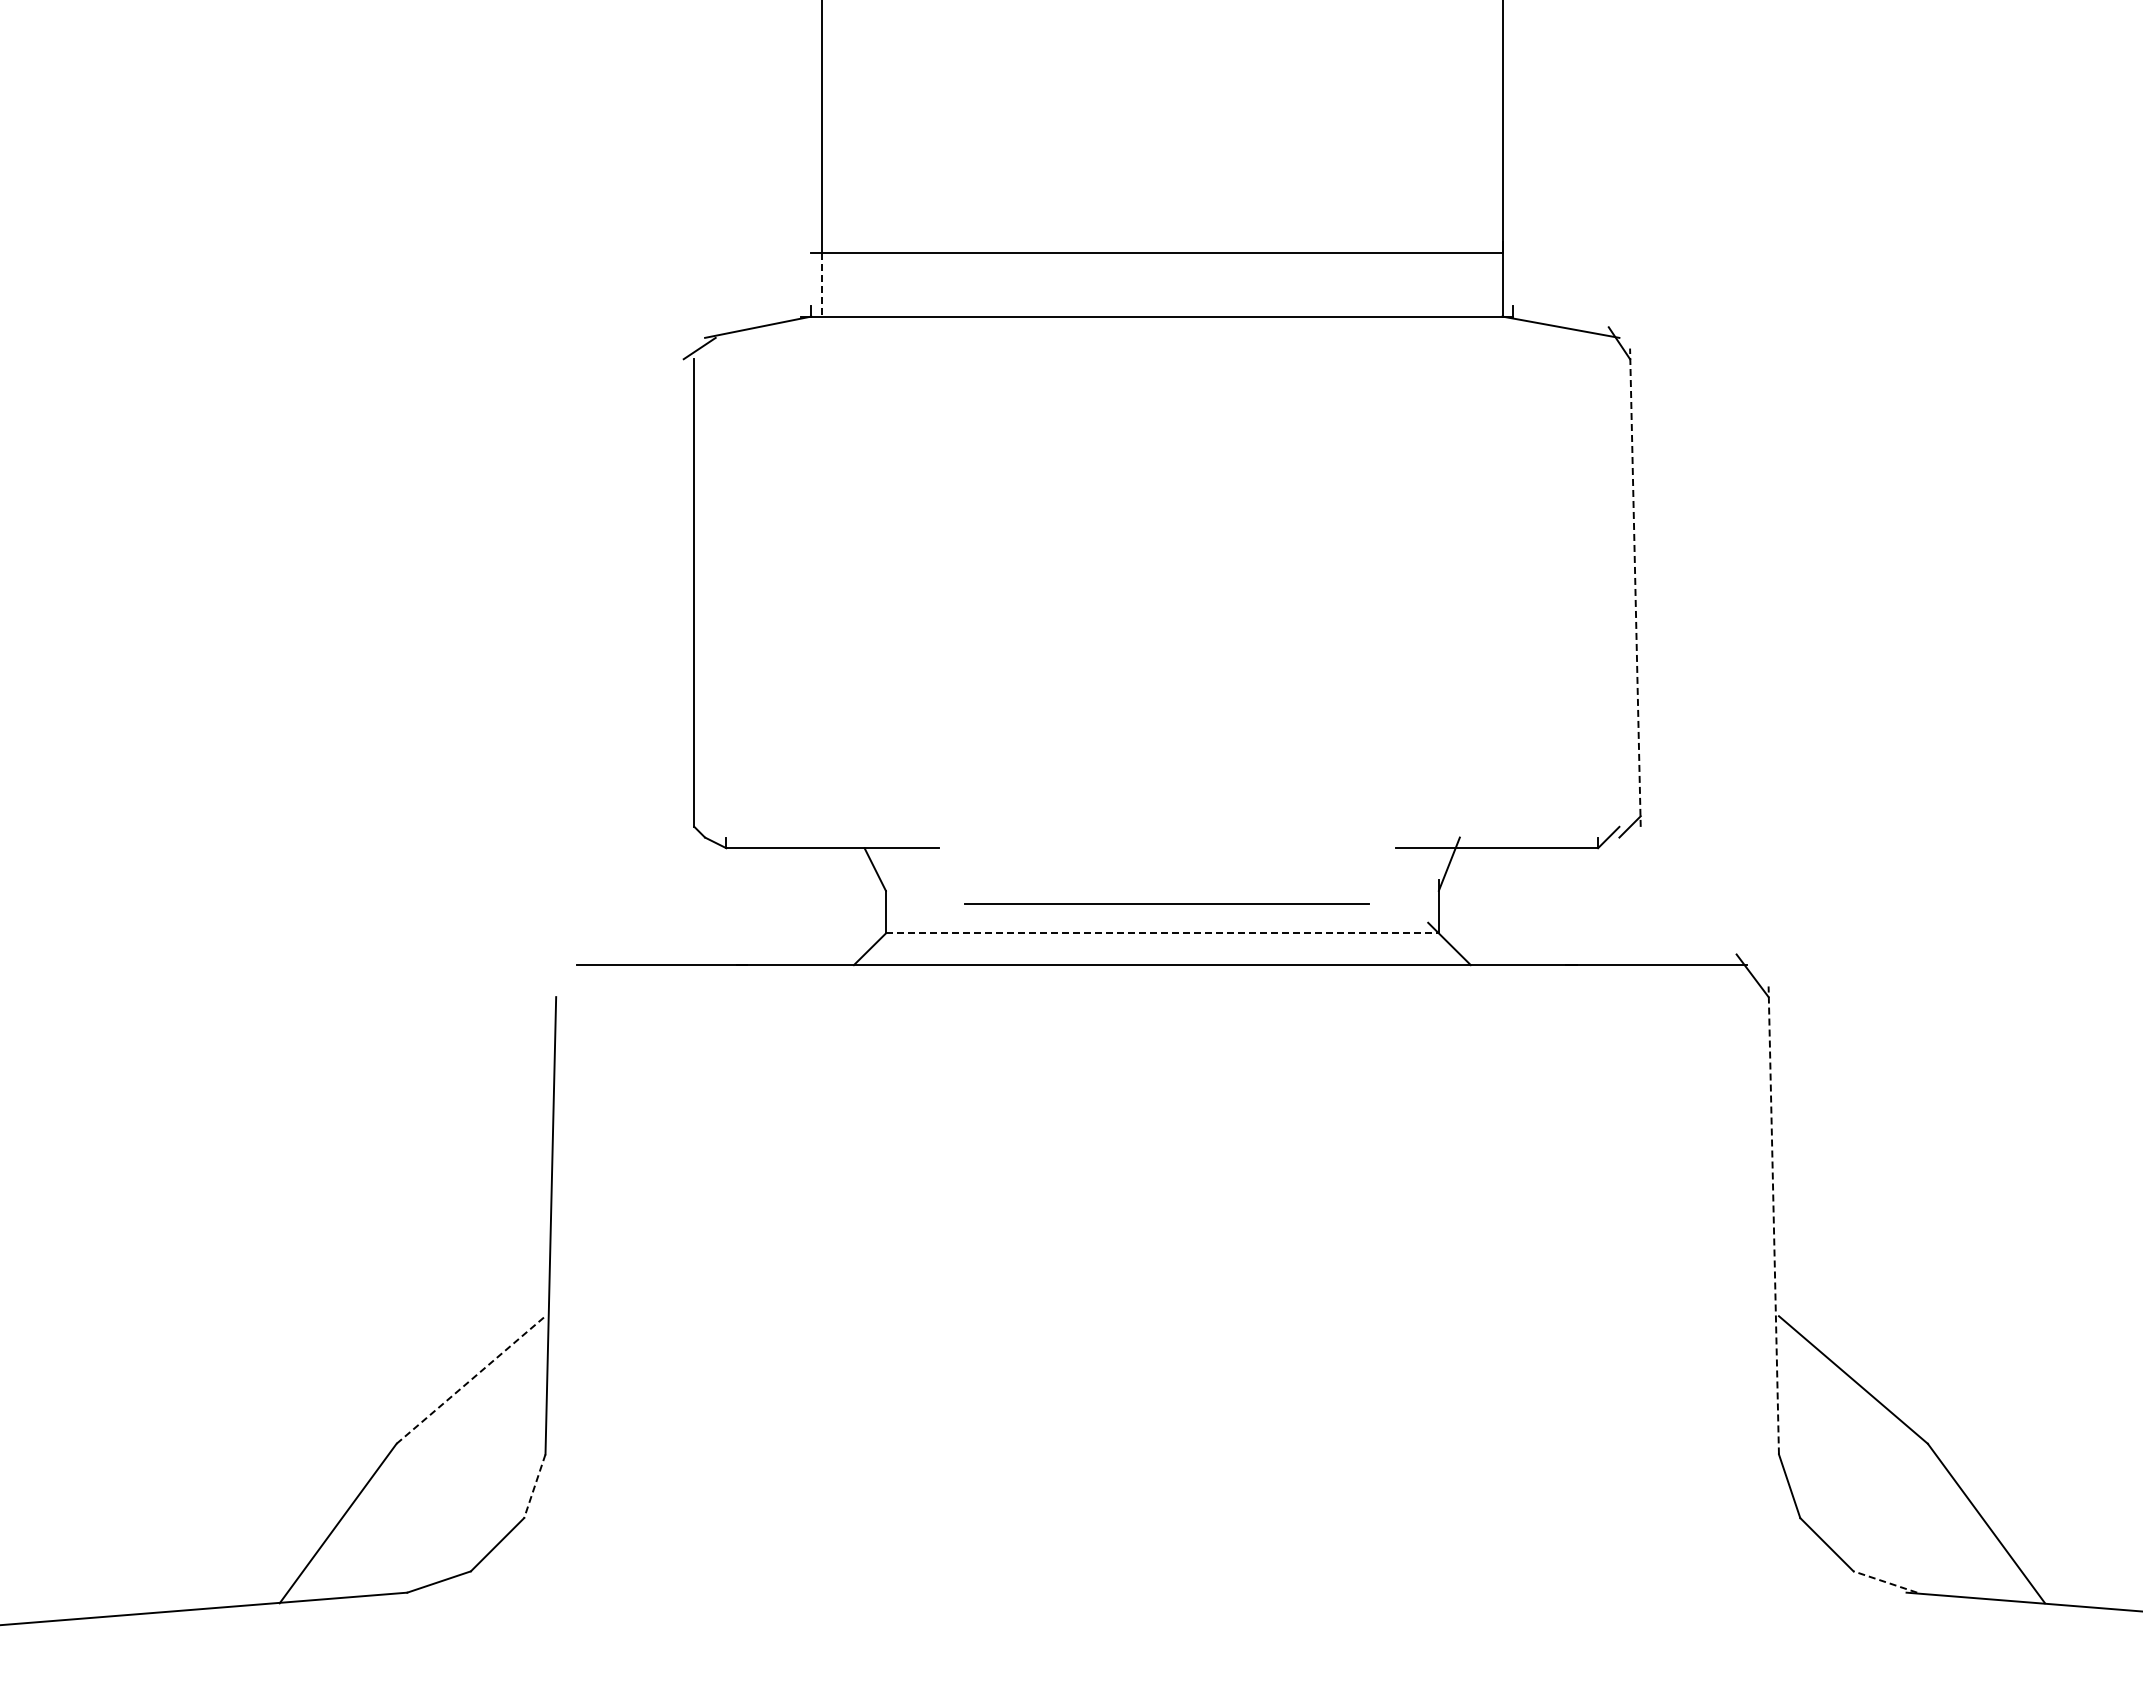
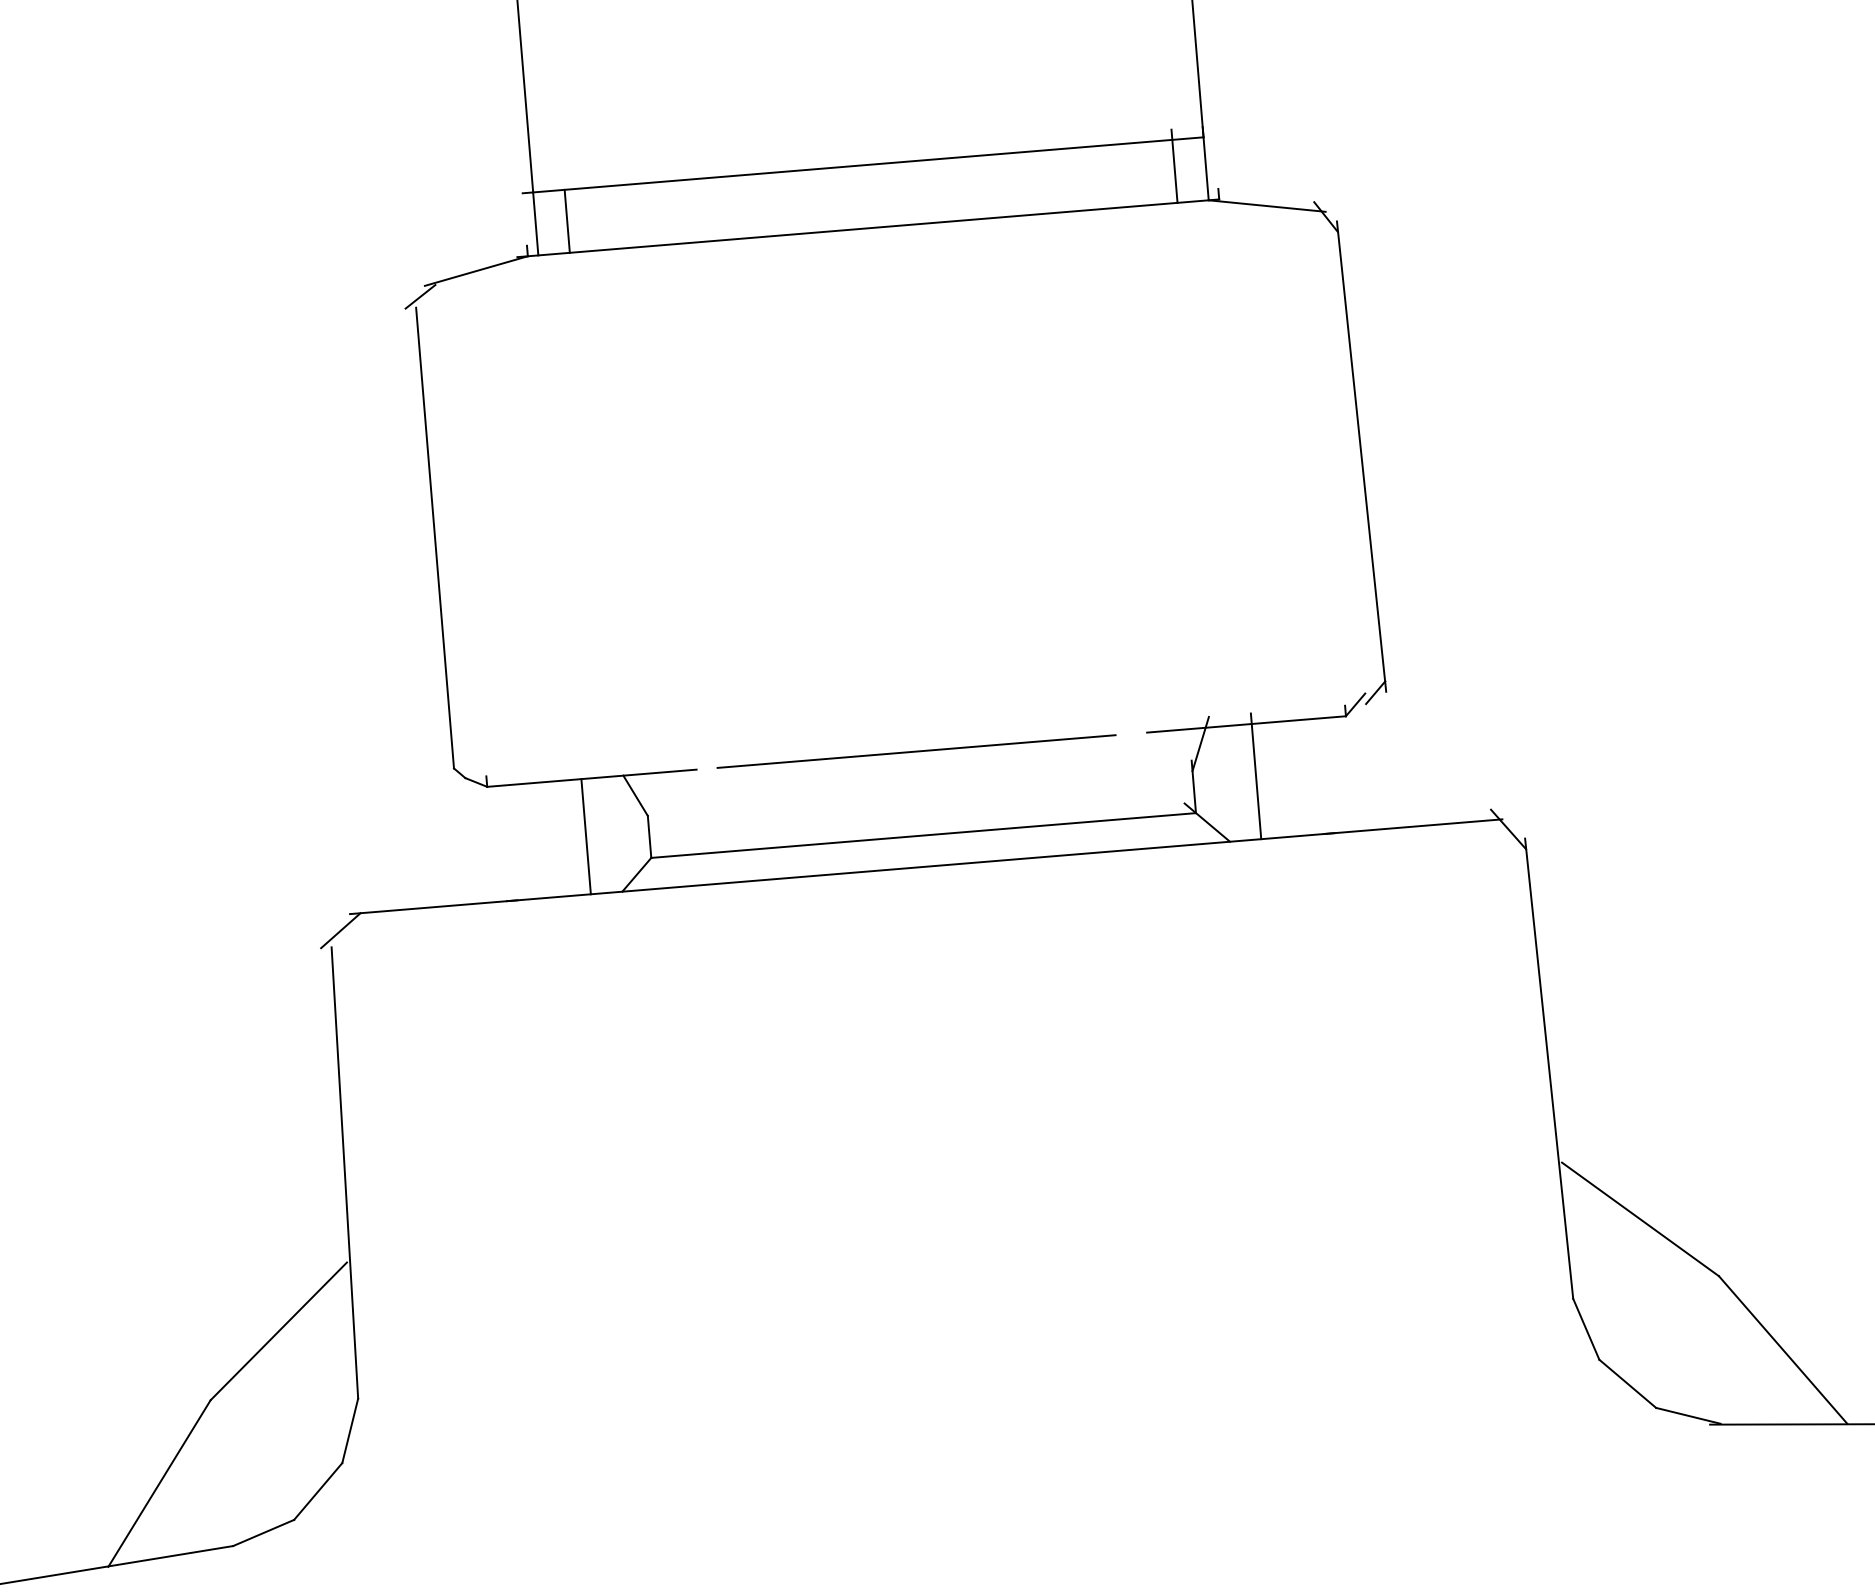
line: (1470, 279) -> (1174, 166), added
line: (821, 284) -> (535, 223), dashed -> solid
line: (853, 284) -> (566, 221), added
line: (1635, 587) -> (1361, 456), dashed -> solid
line: (1502, 901) -> (1256, 776), added
line: (1166, 903) -> (915, 750), moved
line: (821, 906) -> (585, 836), added
line: (1162, 933) -> (923, 835), dashed -> solid
line: (566, 981) -> (340, 931), added
line: (1773, 1219) -> (1548, 1067), dashed -> solid
line: (471, 1379) -> (279, 1330), dashed -> solid
line: (534, 1486) -> (349, 1431), dashed -> solid
line: (1885, 1582) -> (1688, 1416), dashed -> solid

